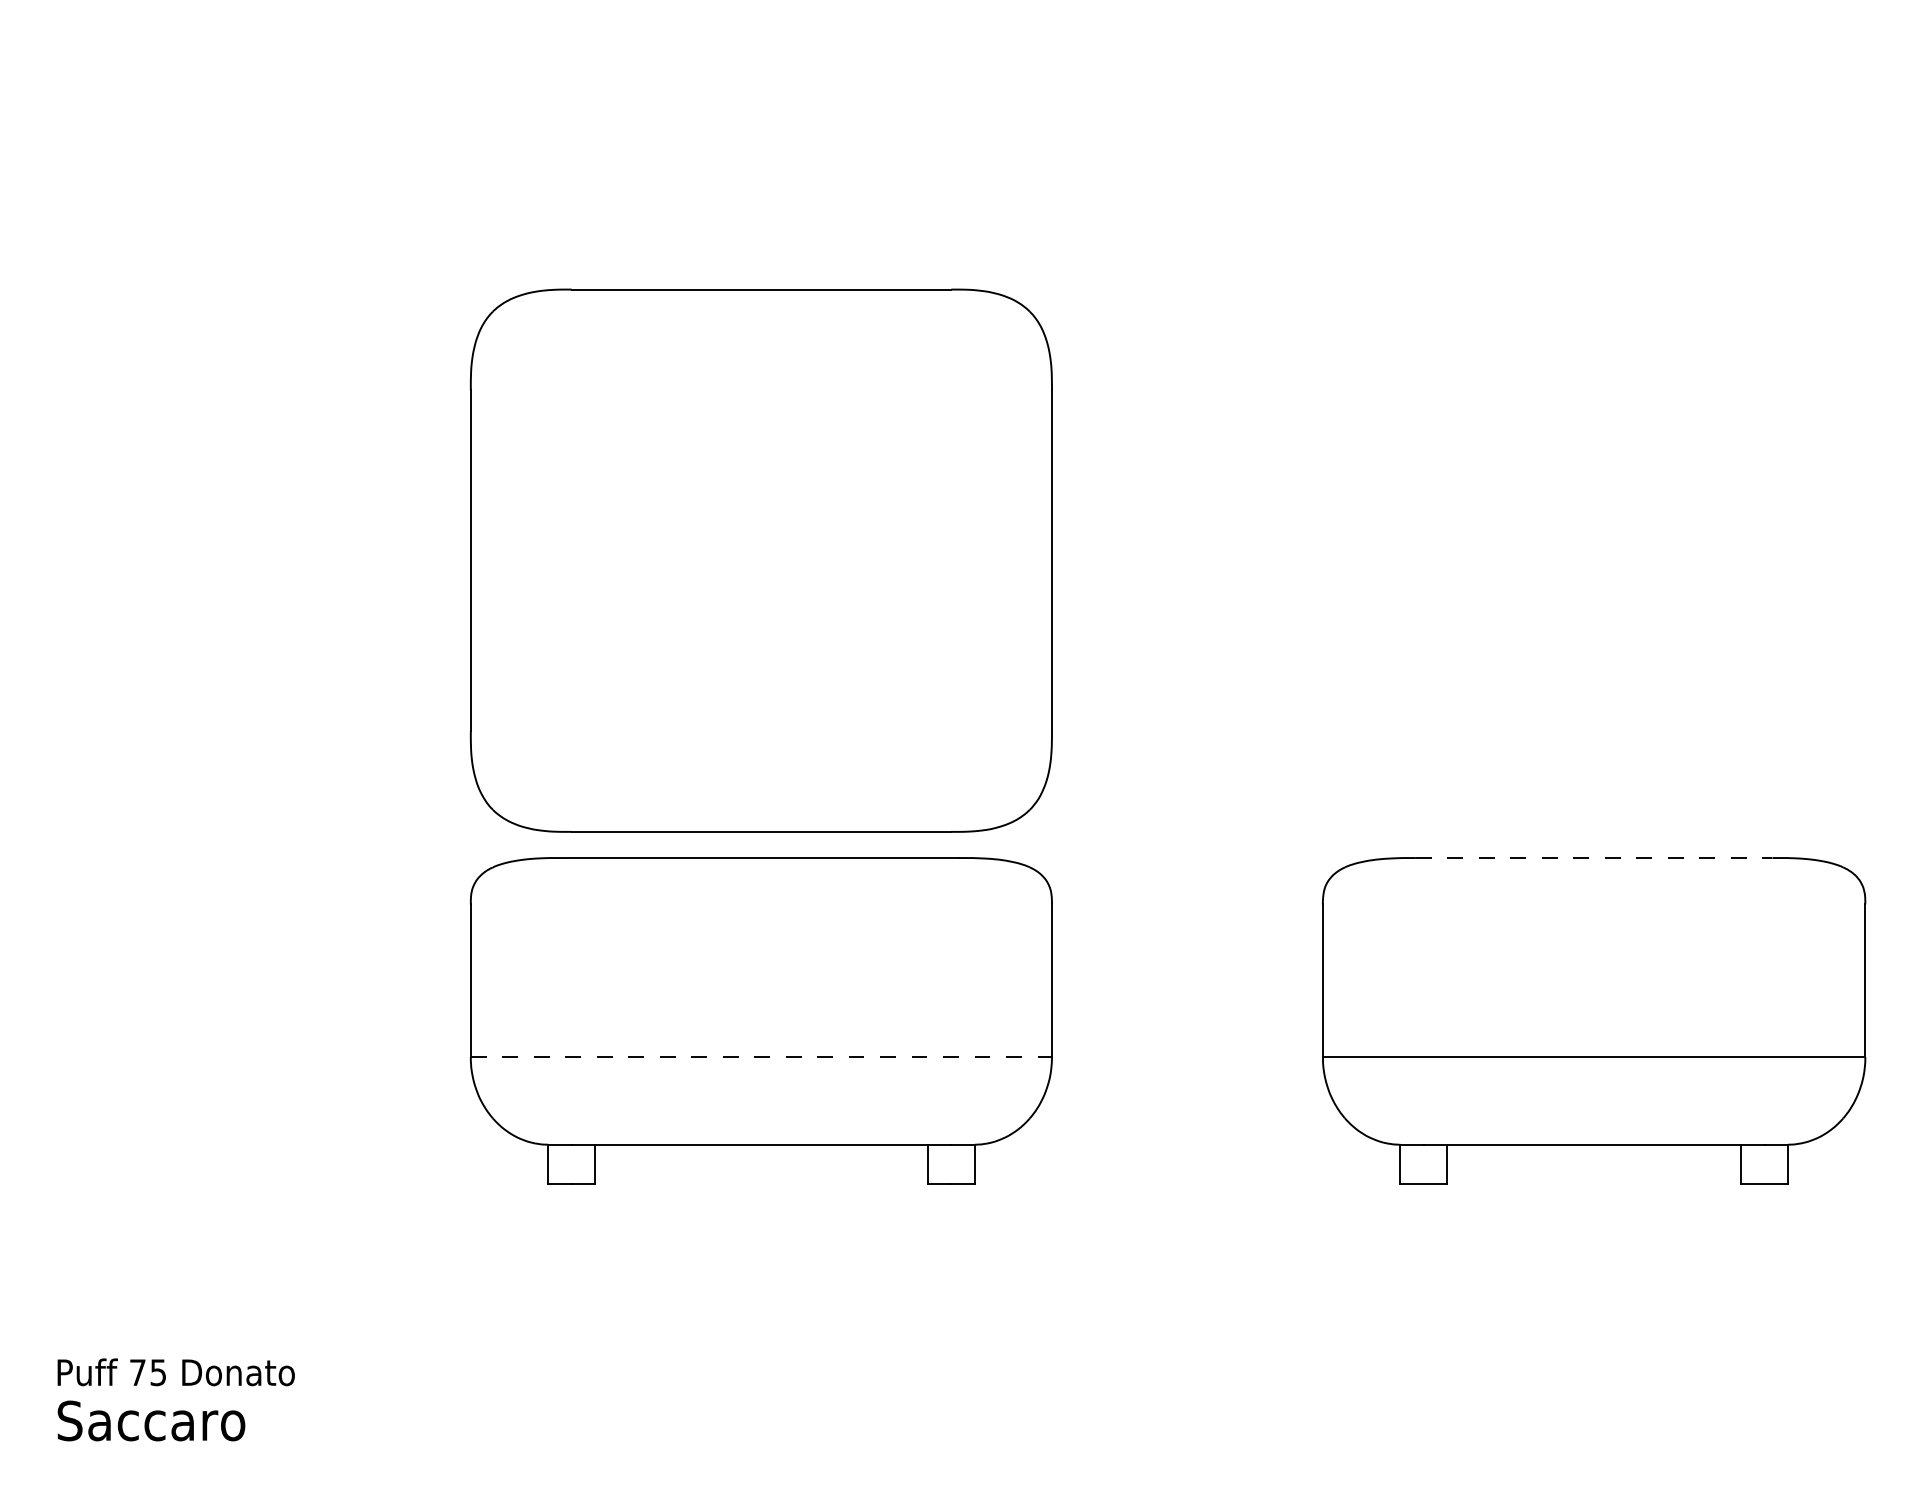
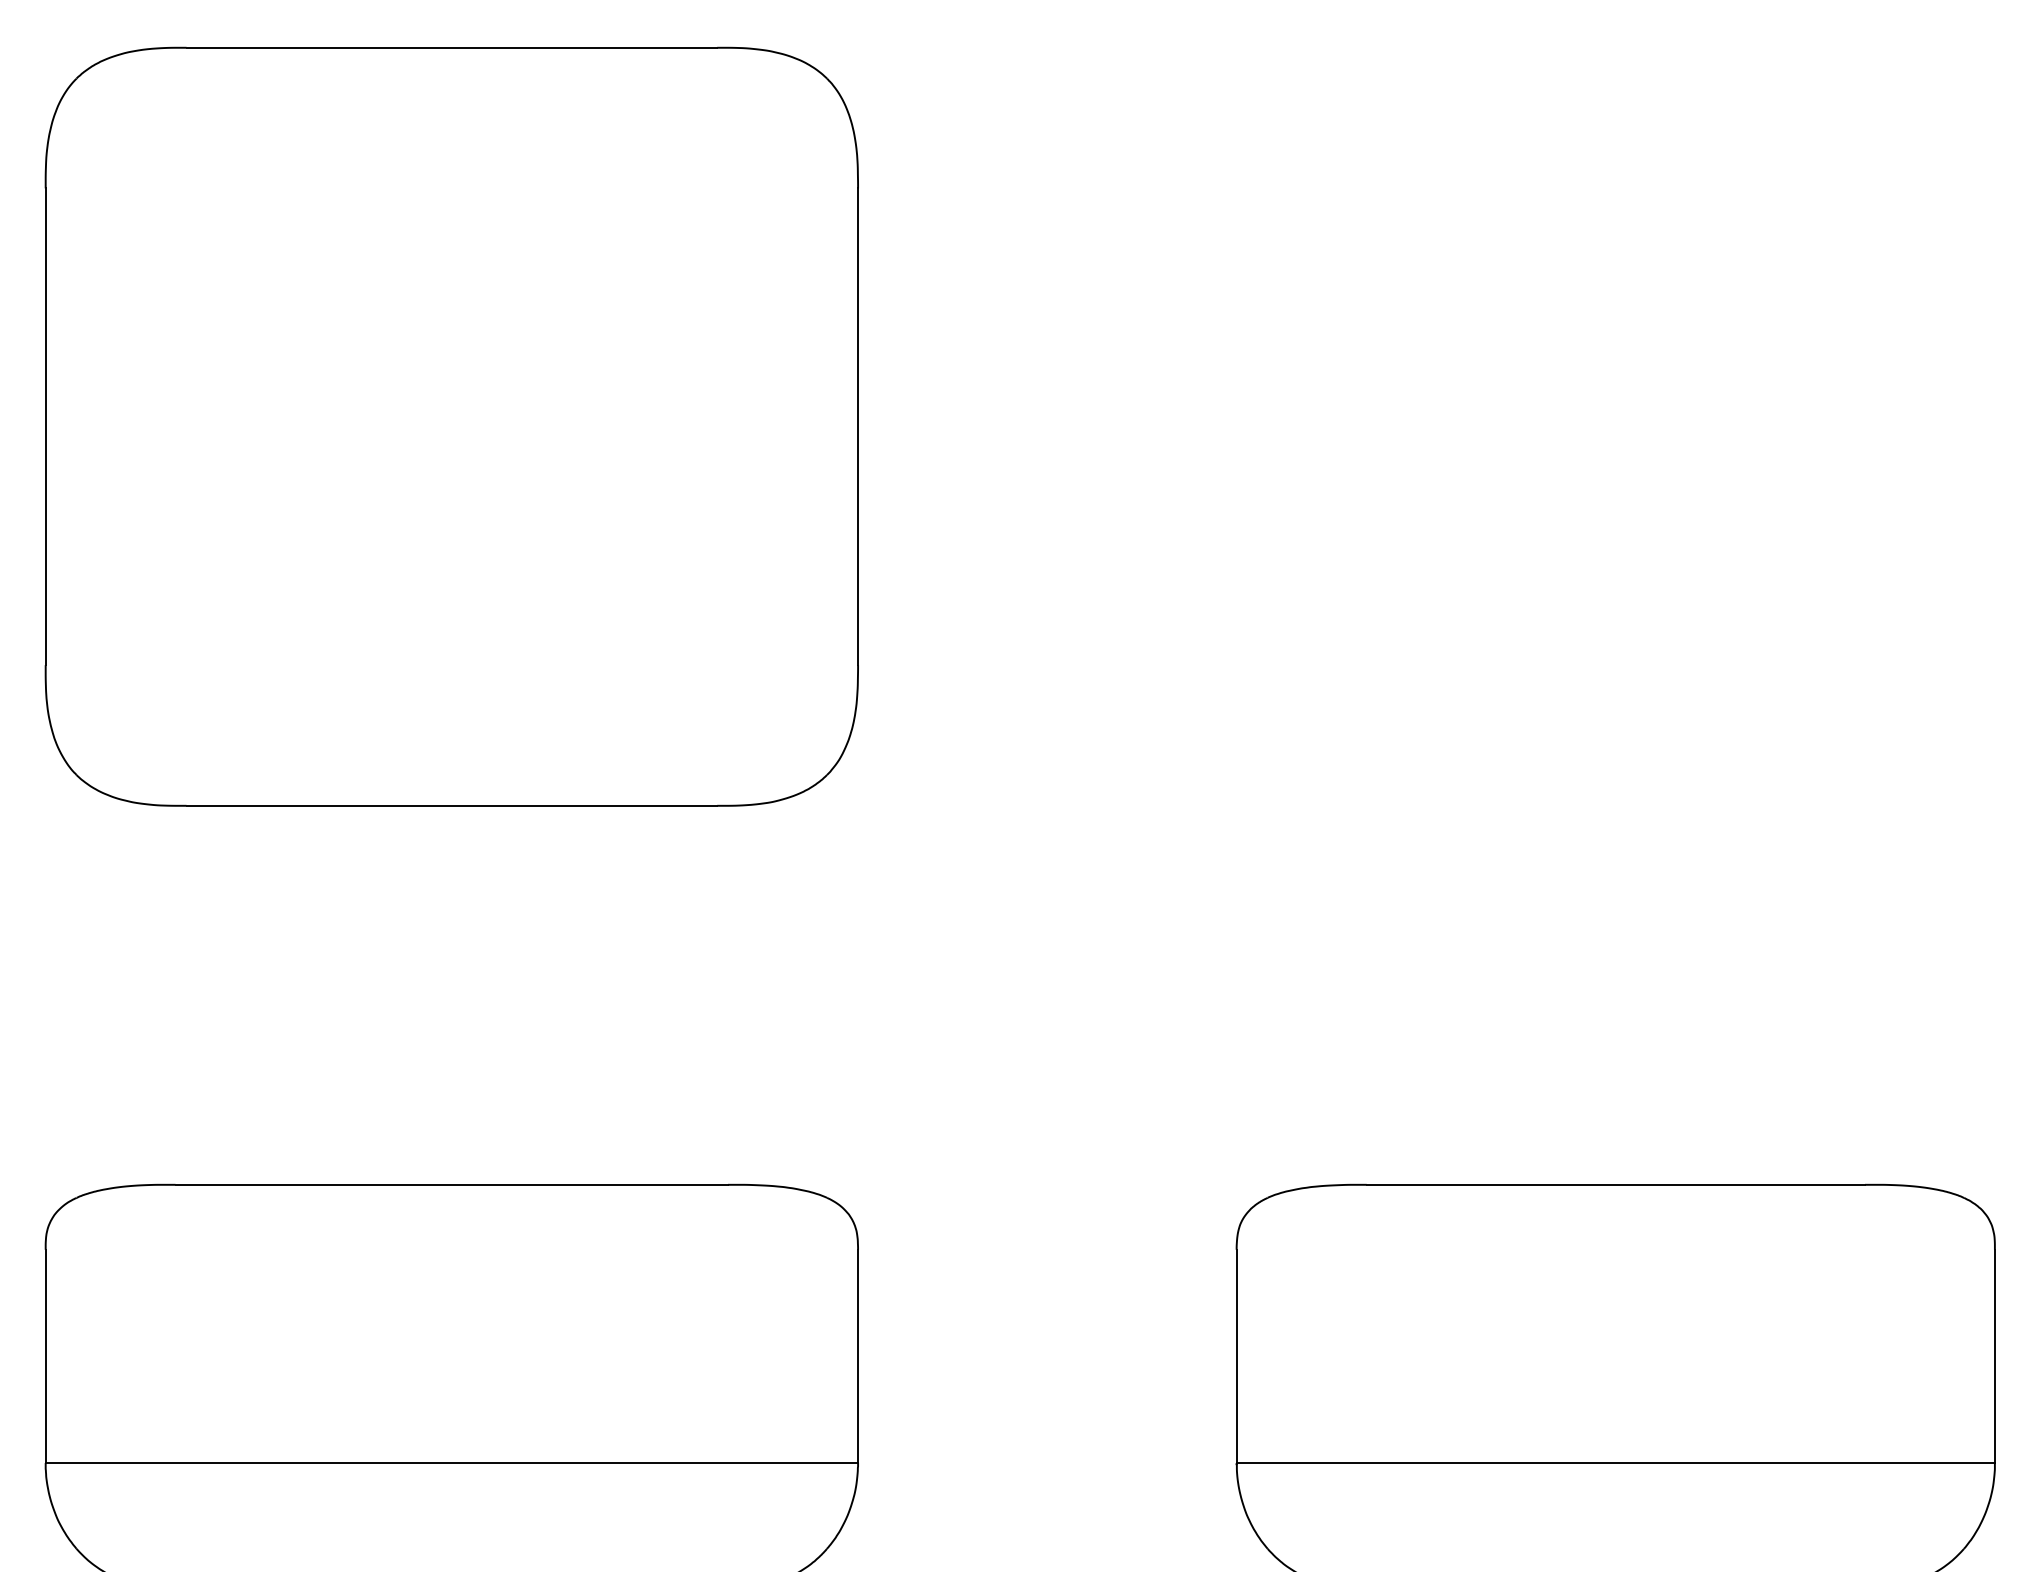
part: (760, 560) -> (450, 426), moved
line: (1594, 858) -> (1616, 1185), dashed -> solid
line: (761, 1057) -> (451, 1463), dashed -> solid

